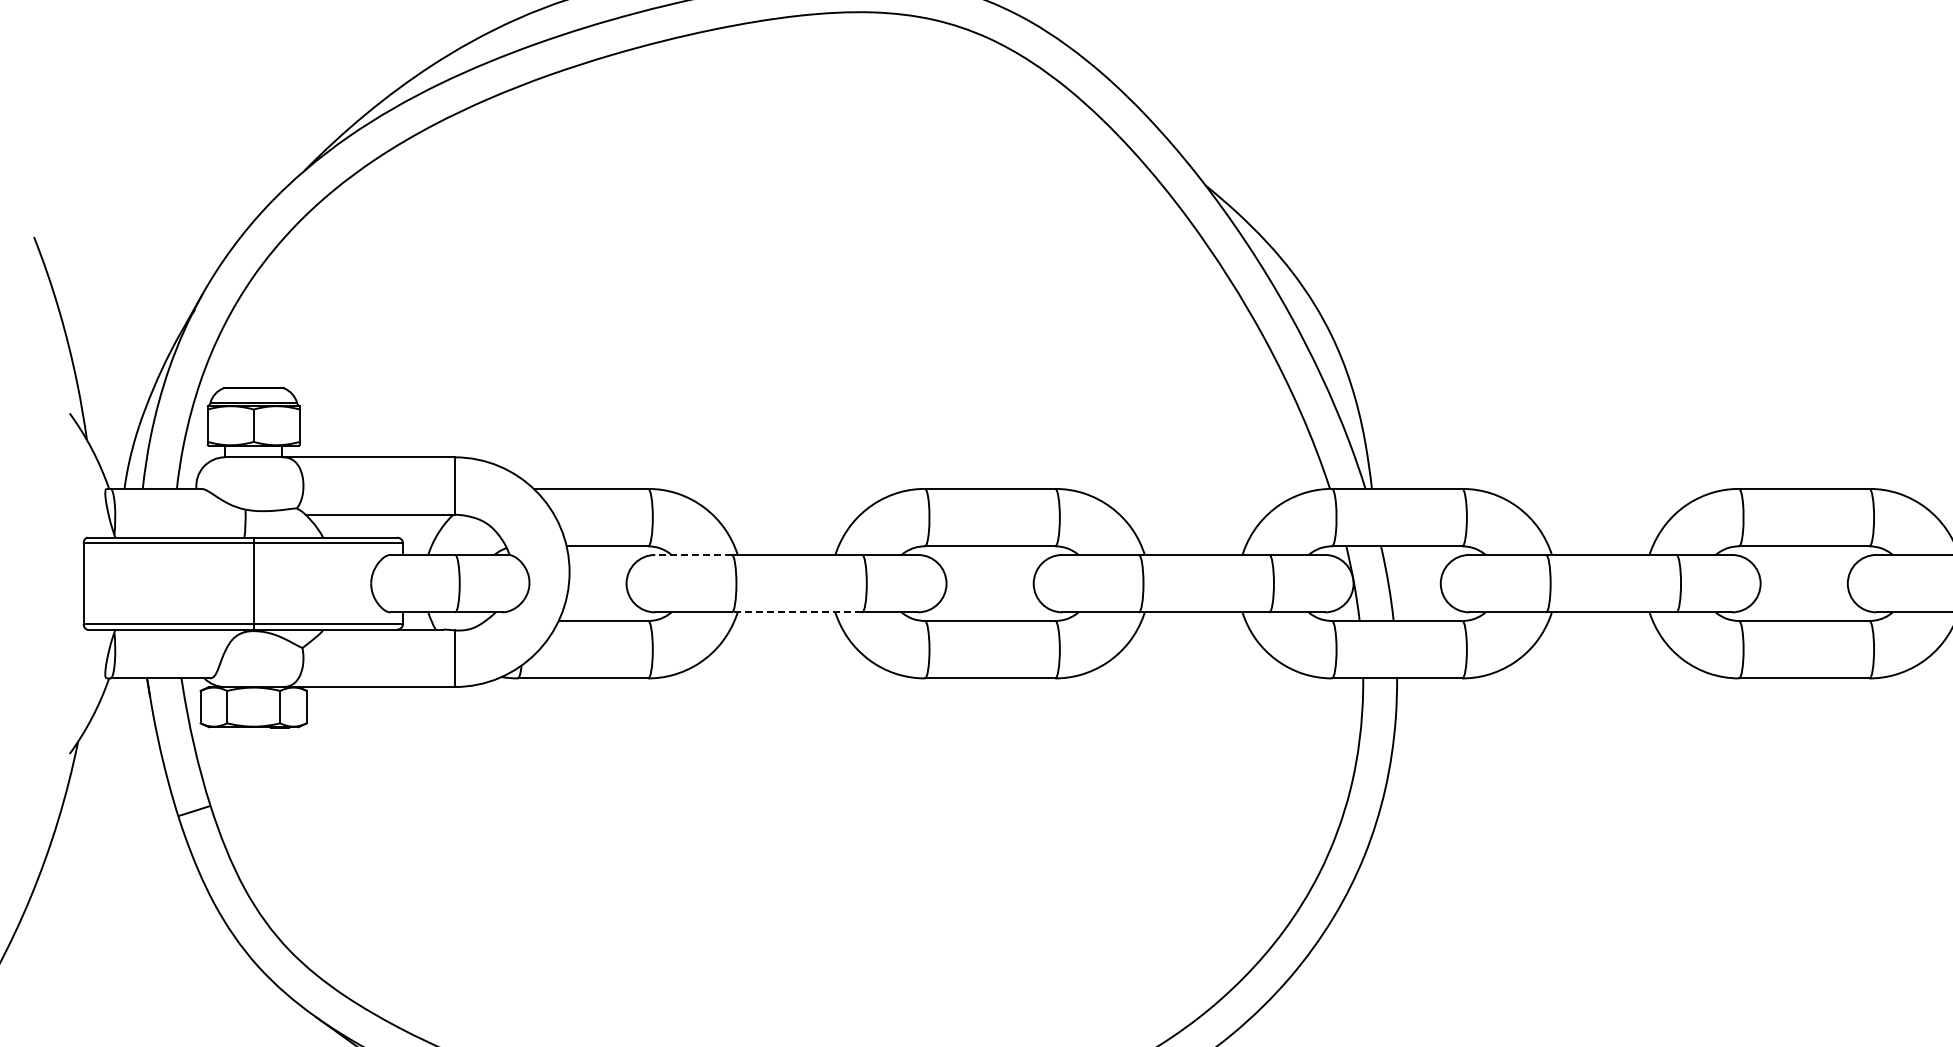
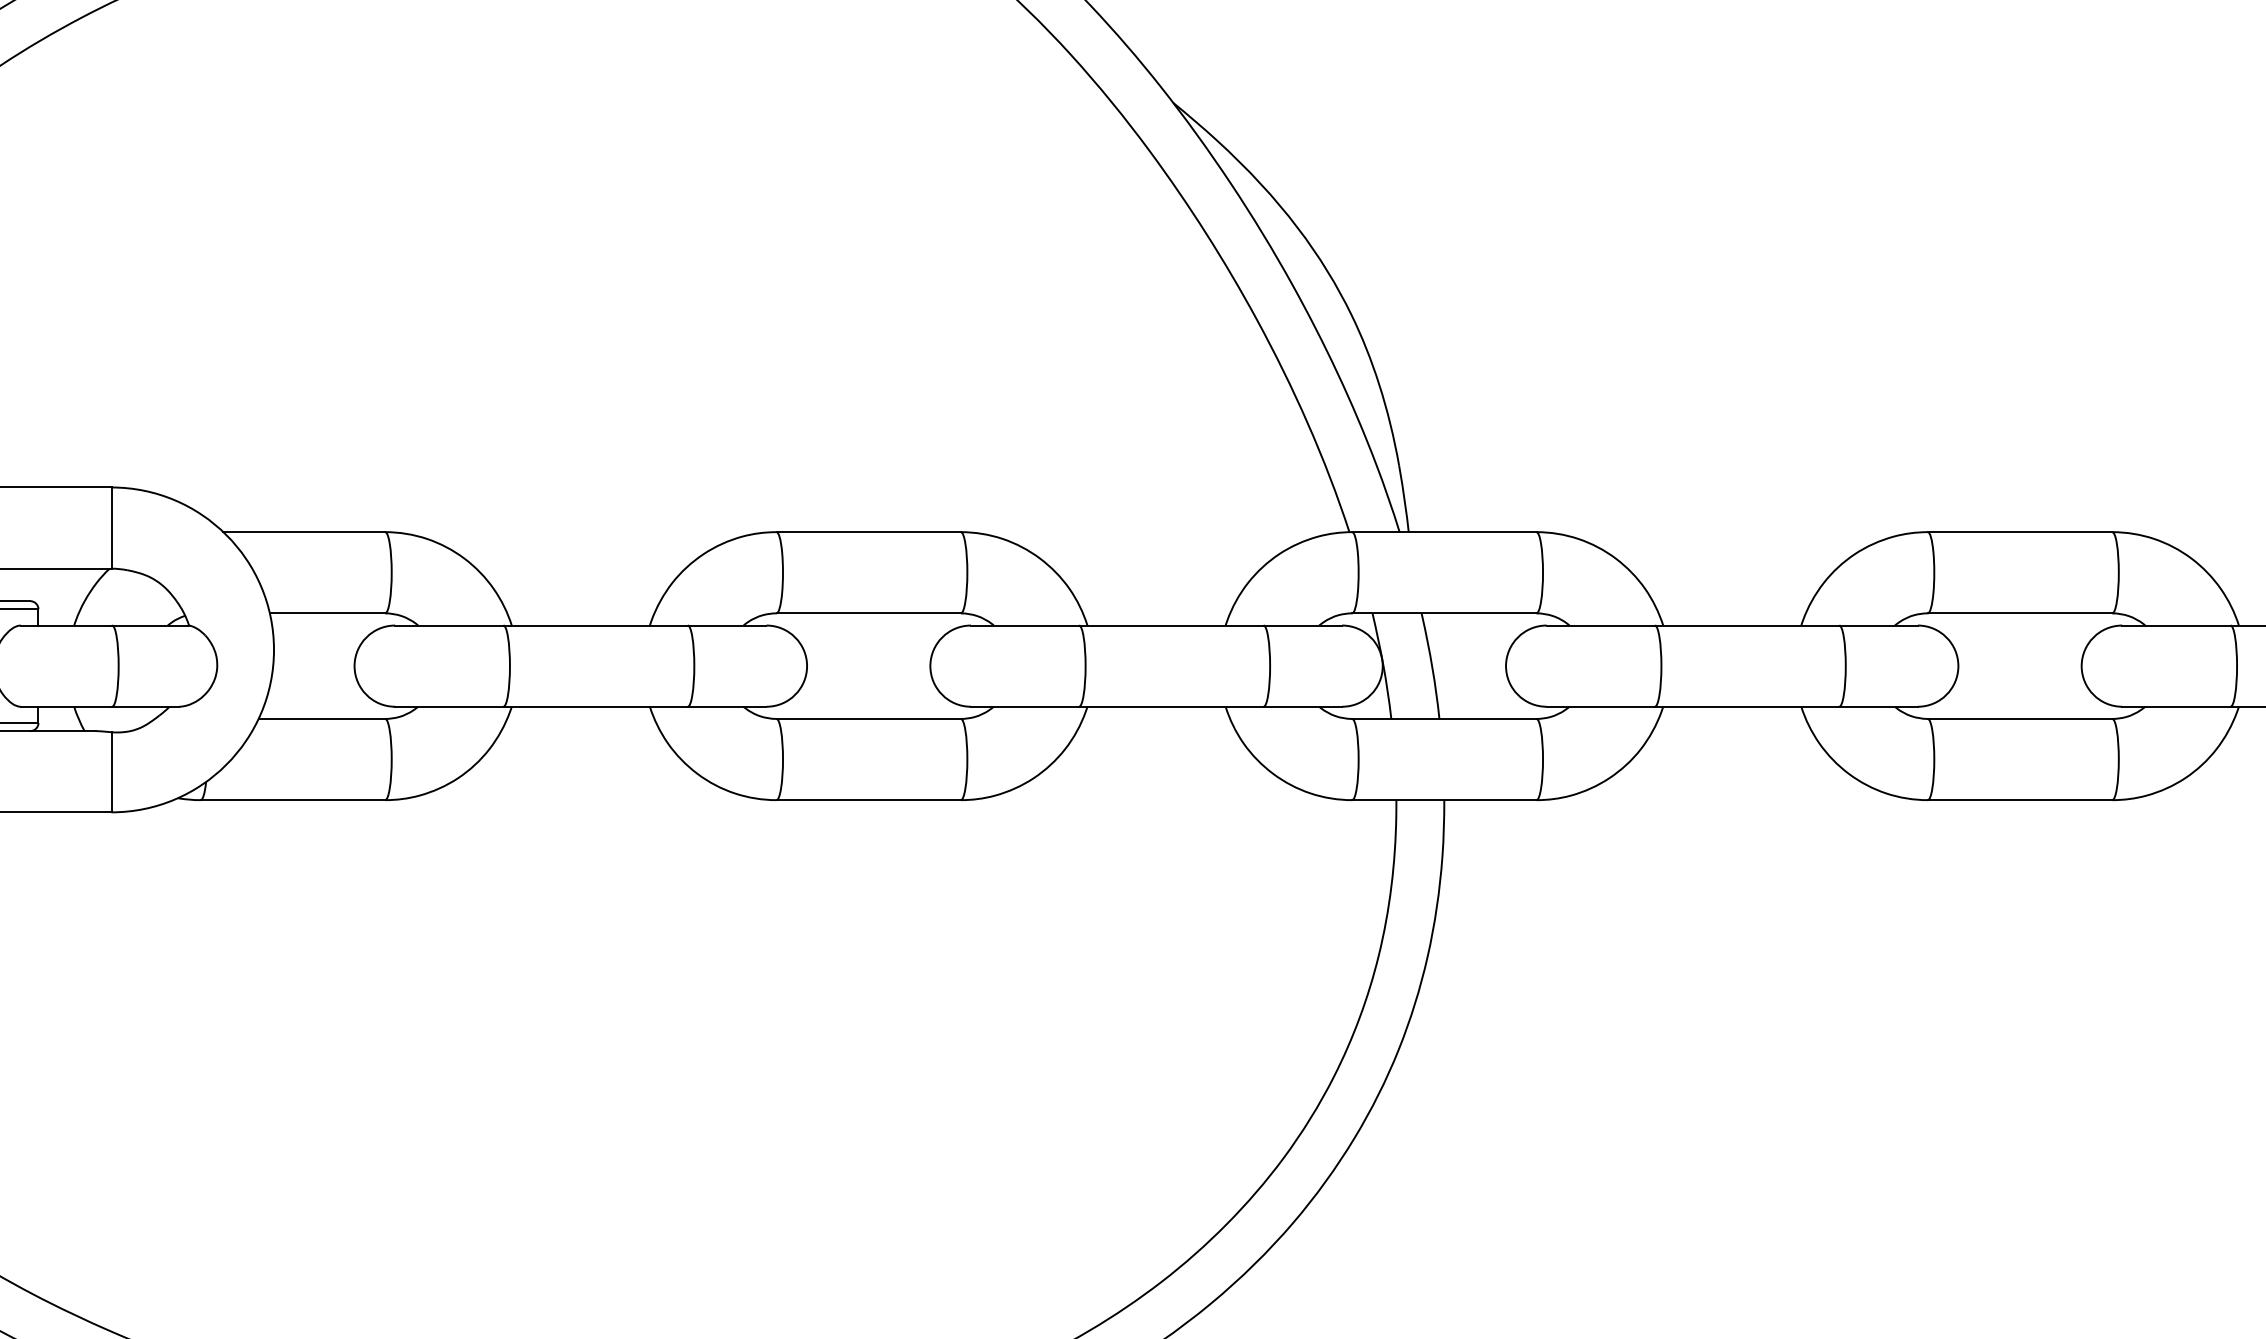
line: (693, 554) -> (449, 624), dashed -> solid
line: (796, 612) -> (594, 706), dashed -> solid

